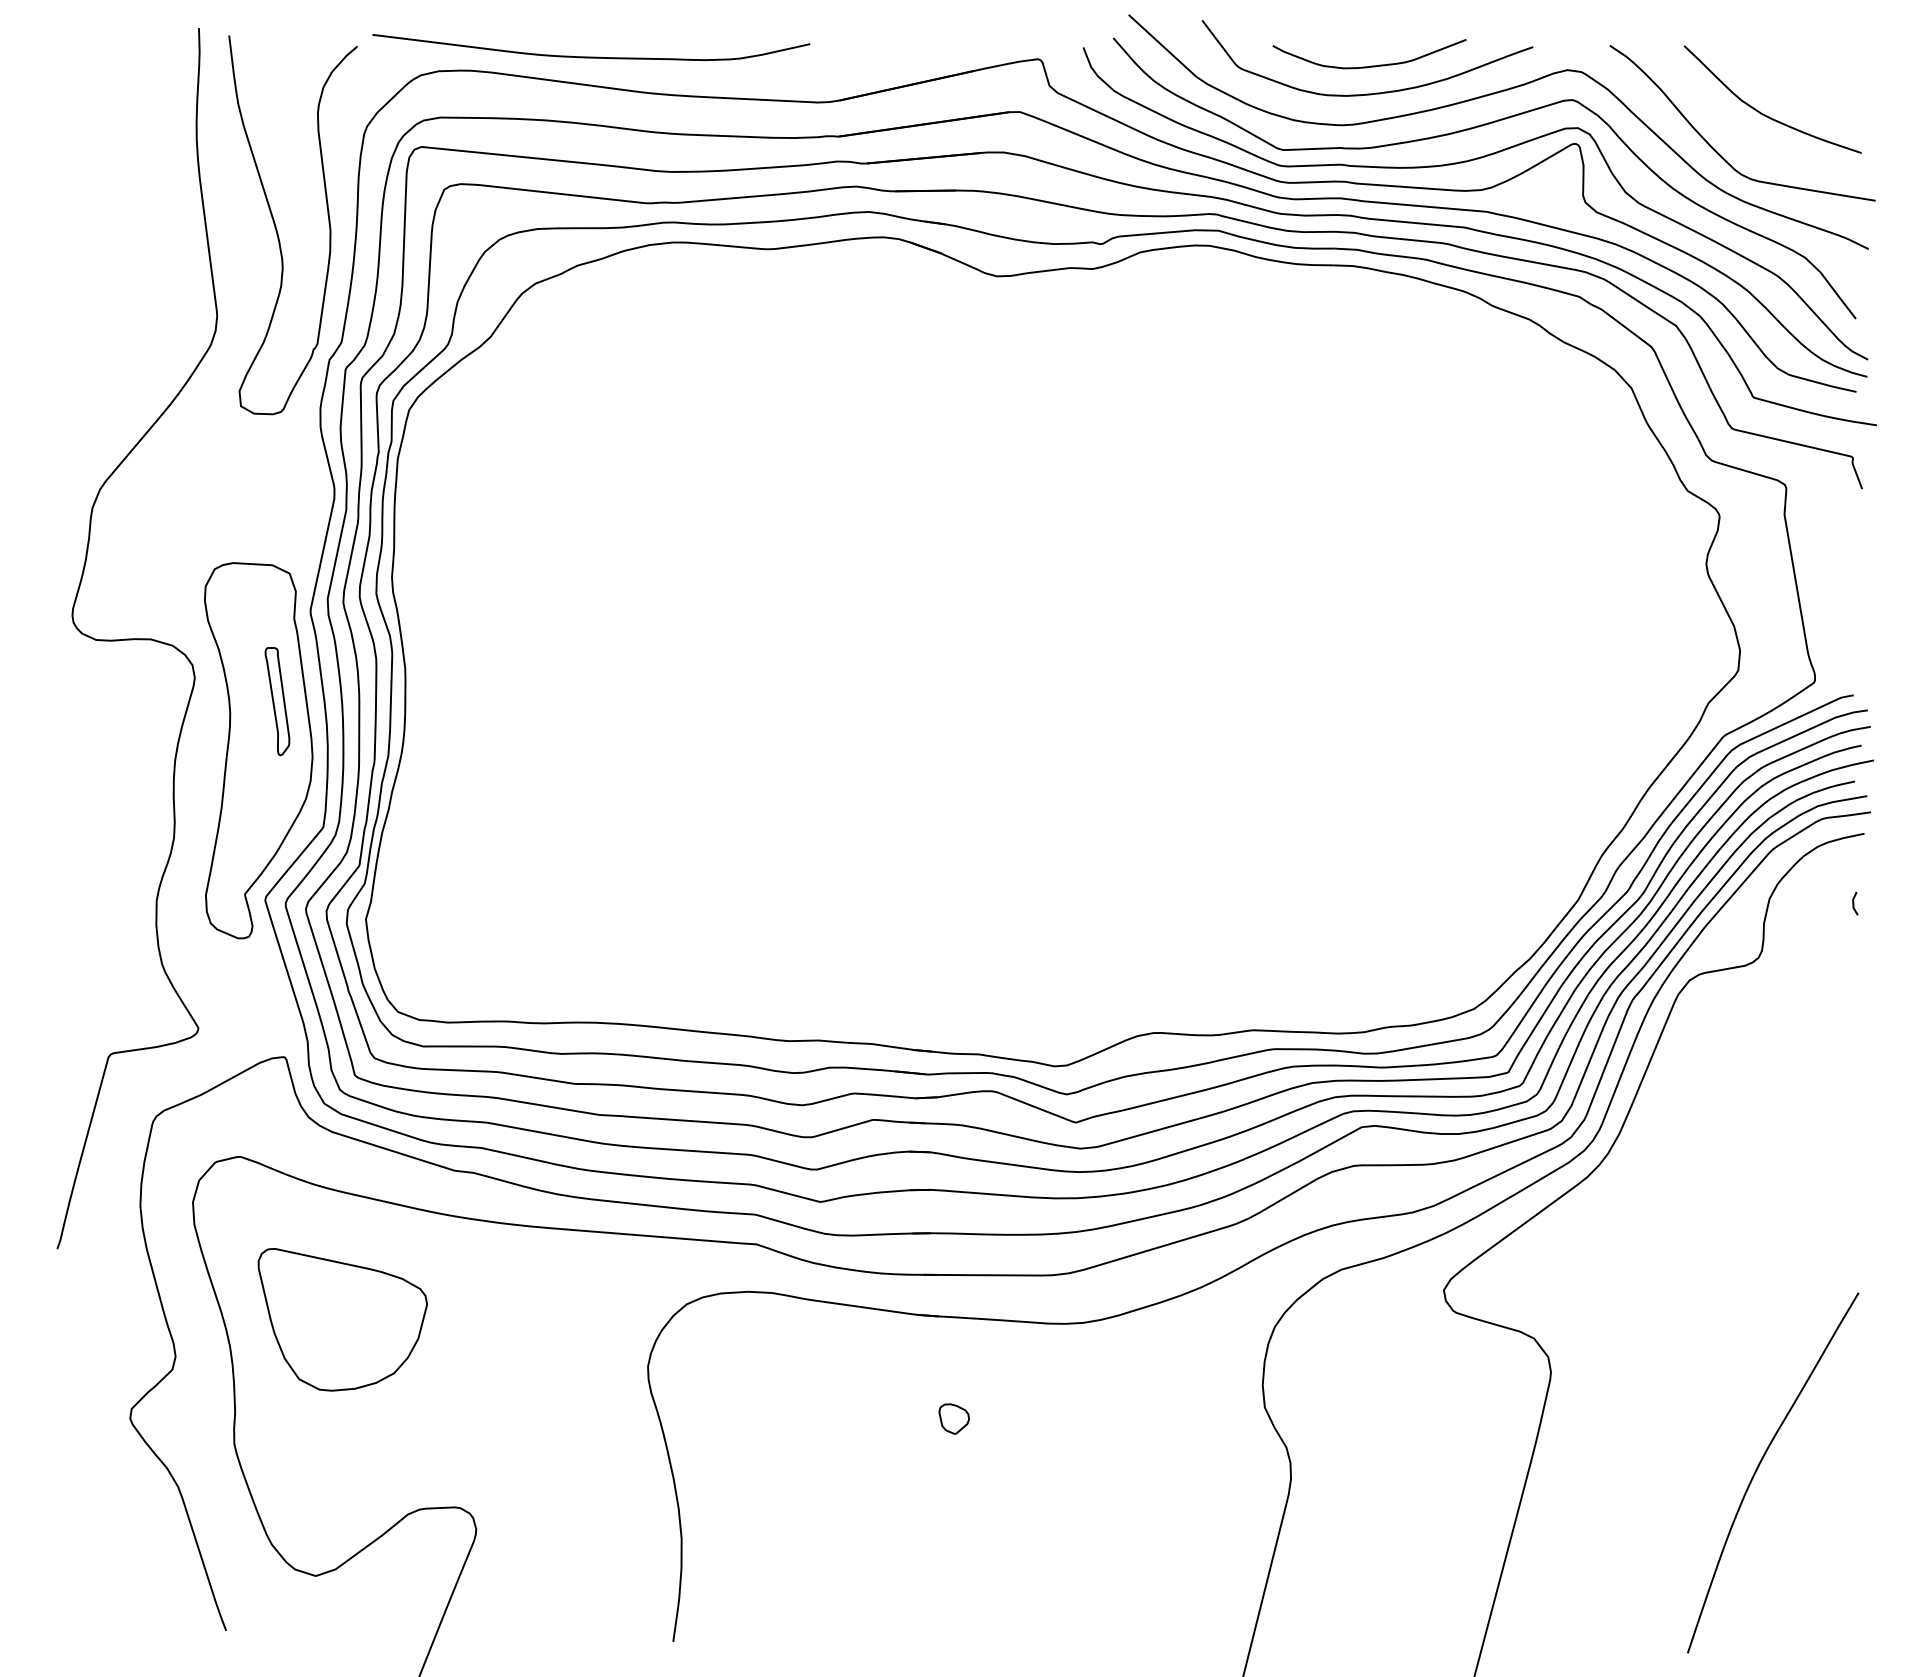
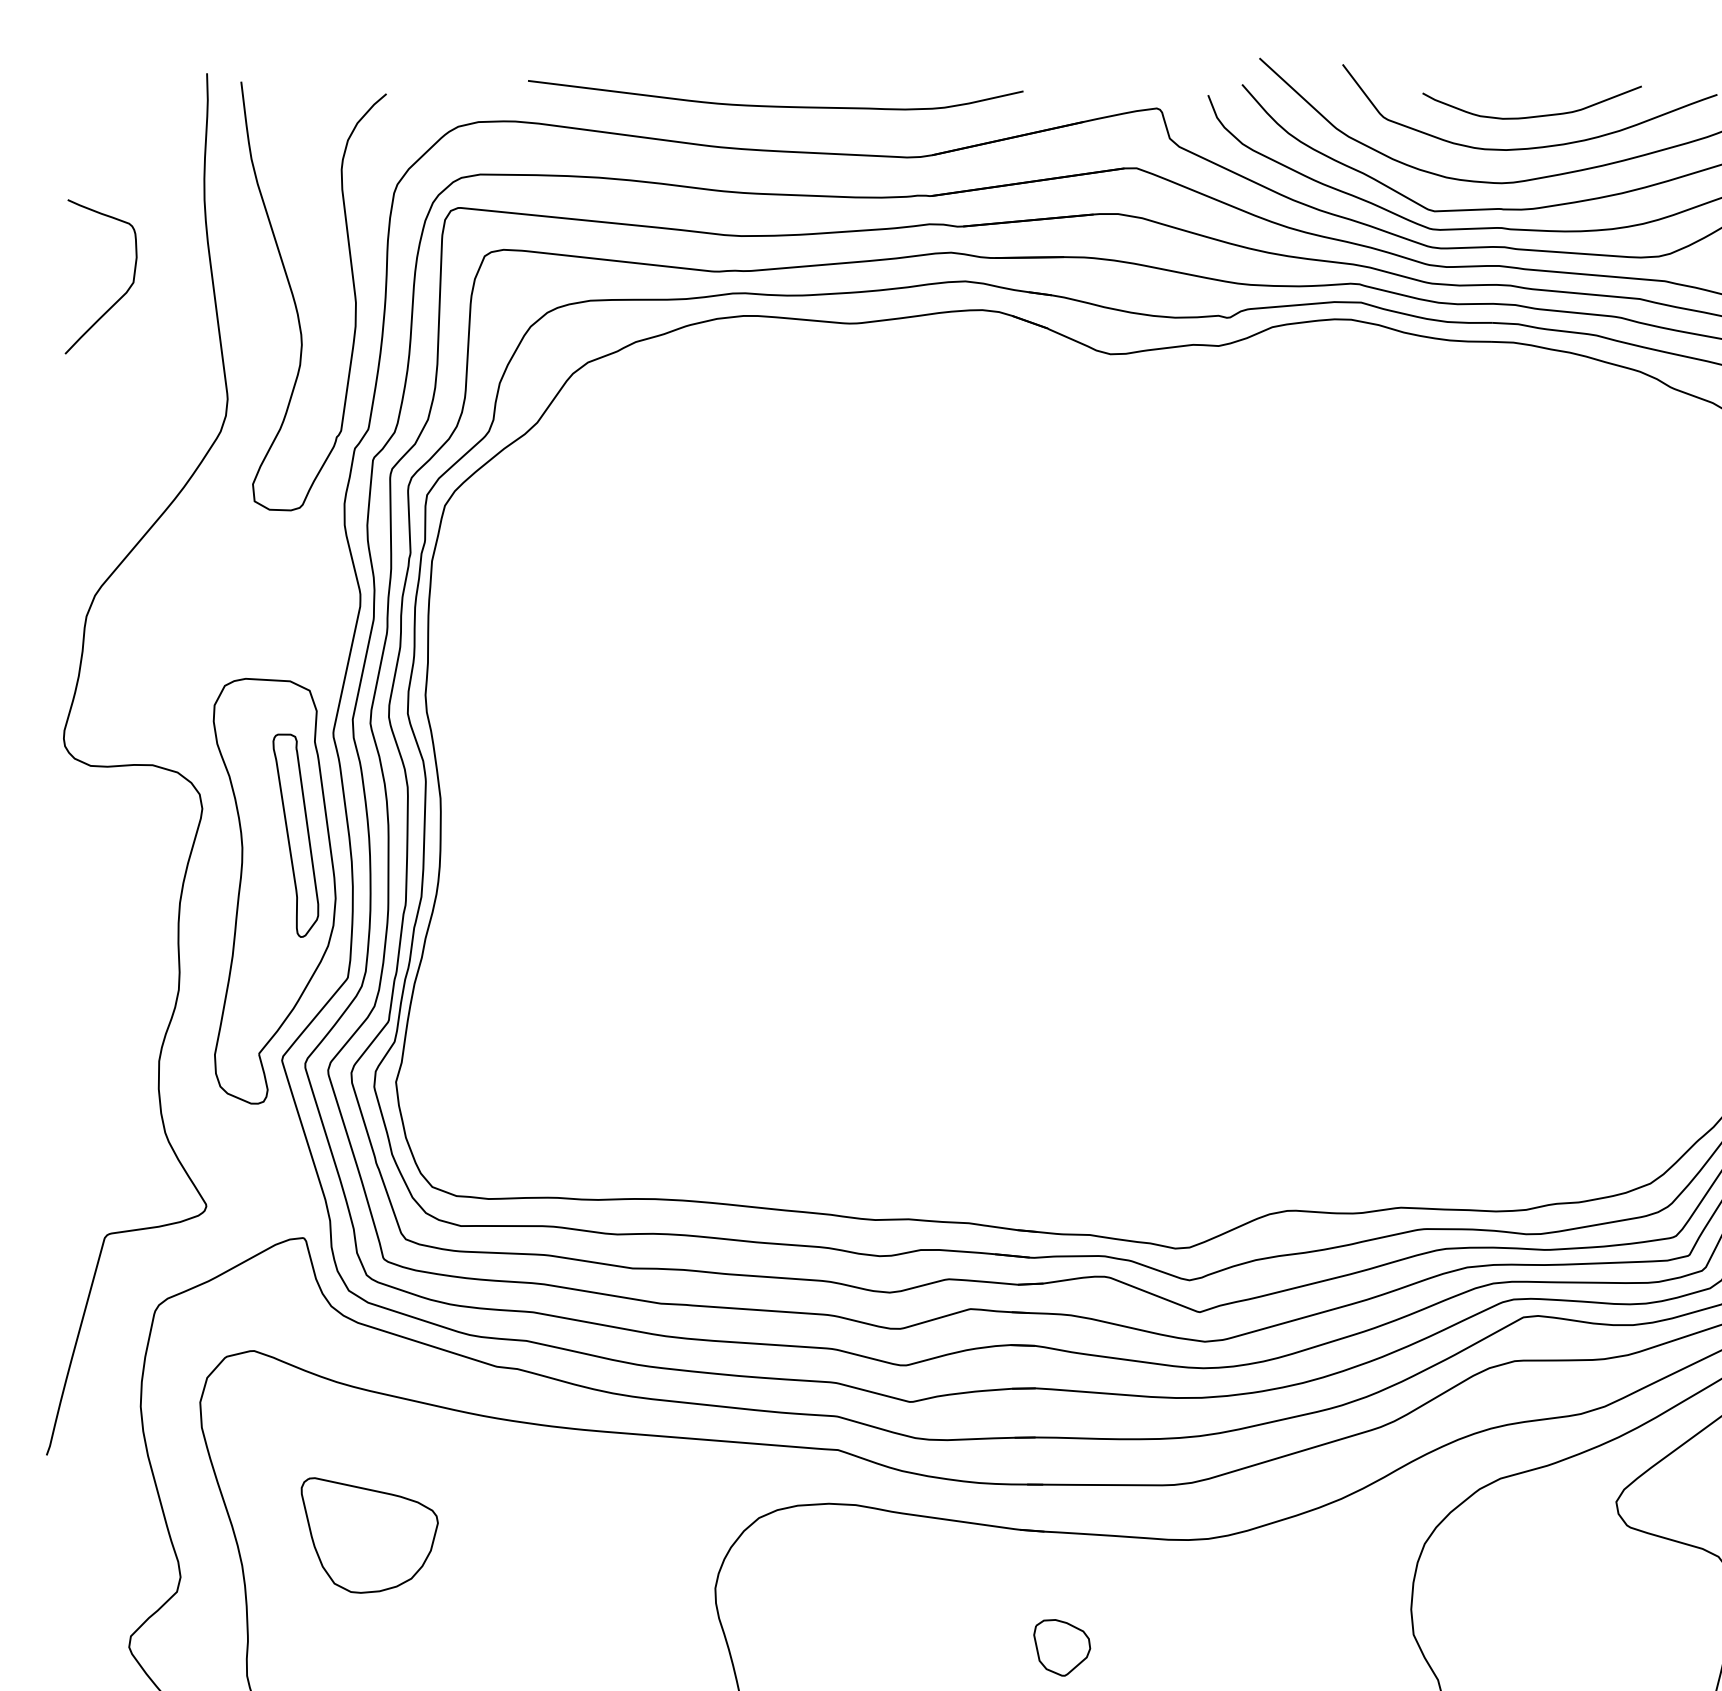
curve: (591, 56) -> (775, 105), moved
curve: (123, 224) -> (121, 295), added
part: (277, 701) -> (295, 835), size x1.67
part: (342, 1319) -> (369, 1535), size x0.71
part: (953, 1418) -> (1061, 1647), size x1.67

